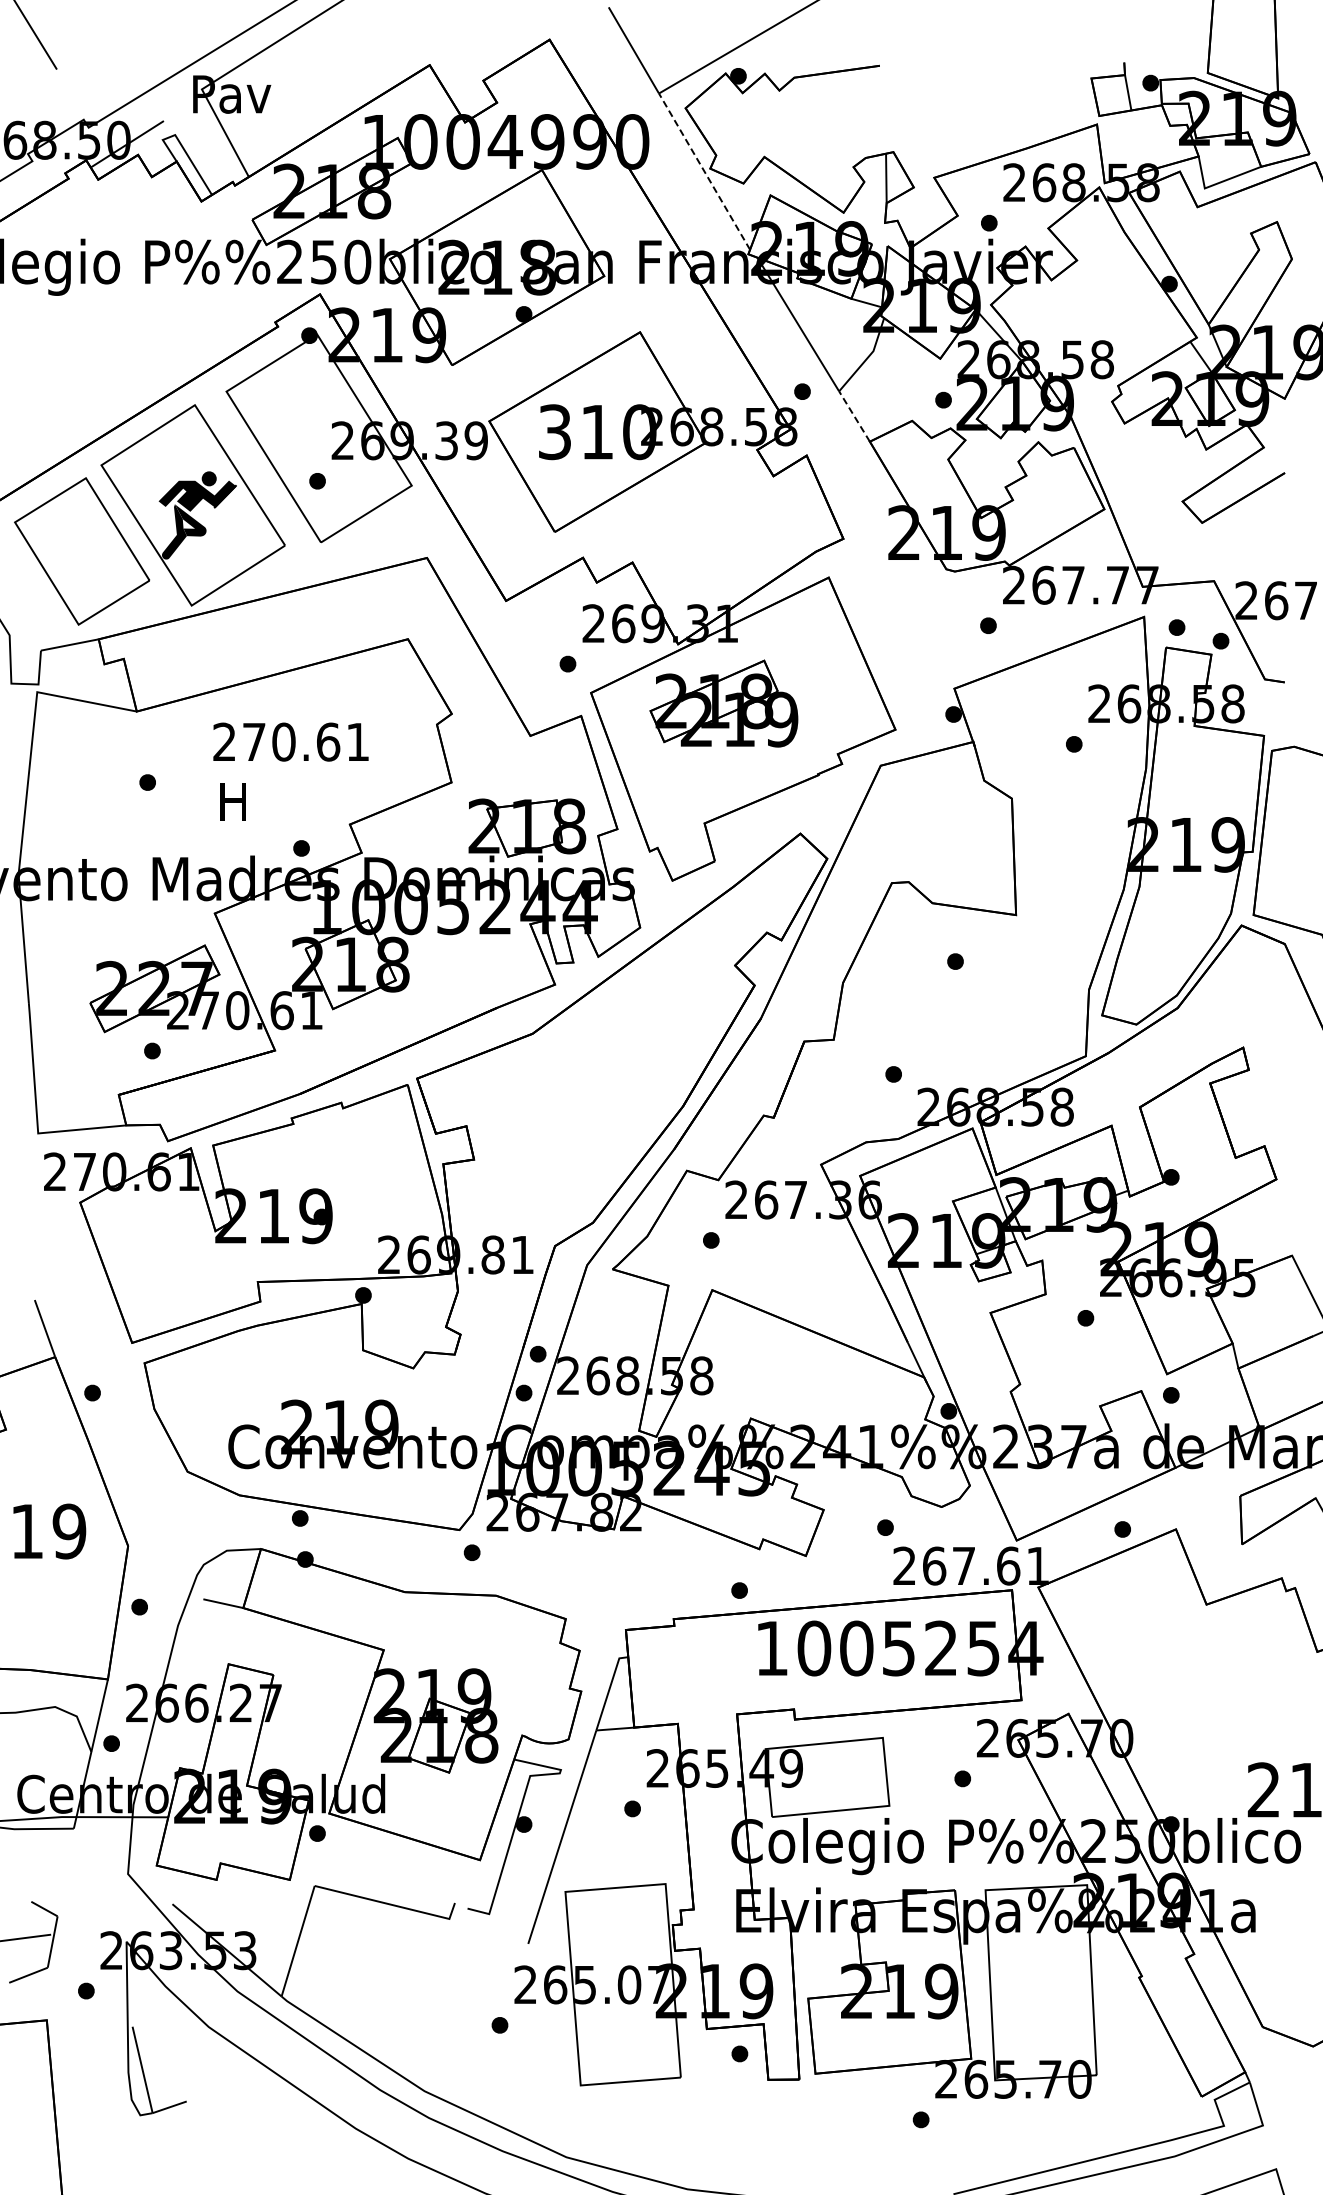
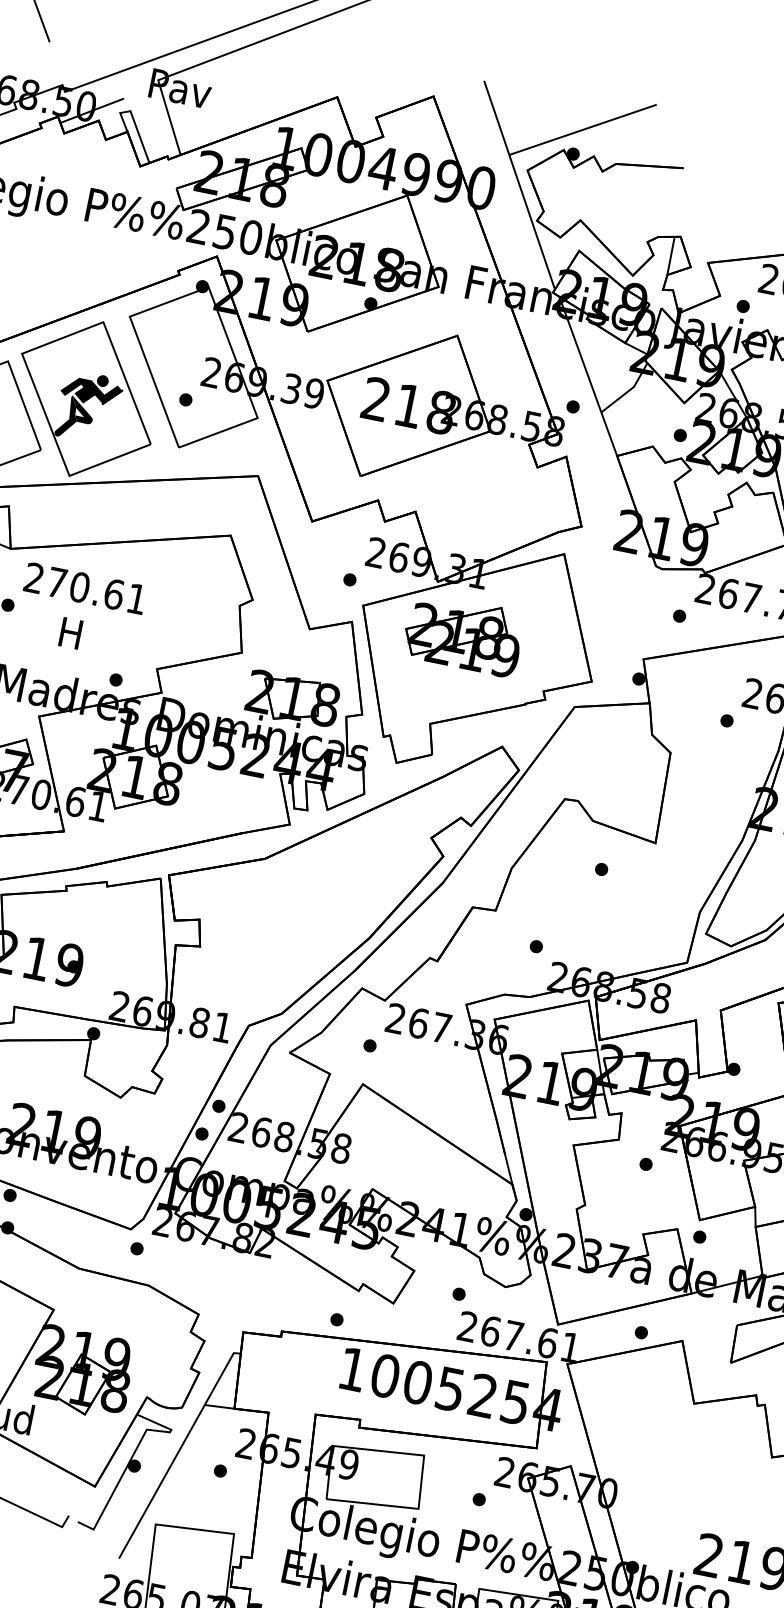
line: (704, 171) -> (532, 222), dashed -> solid
line: (854, 416) -> (609, 434), dashed -> solid
text: (597, 432) -> (408, 406), 310 -> 218
text: (290, 741) -> (85, 587), moved

